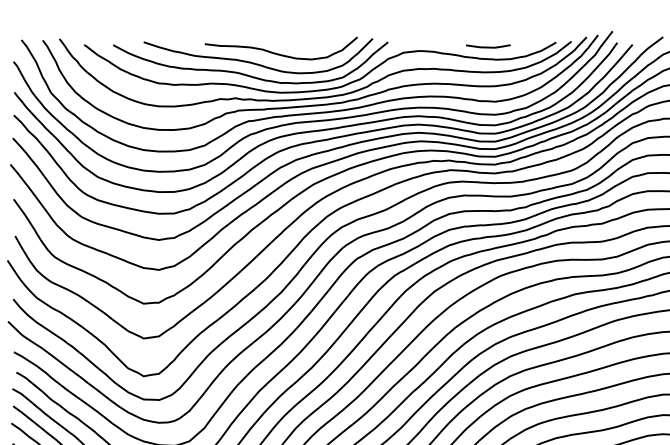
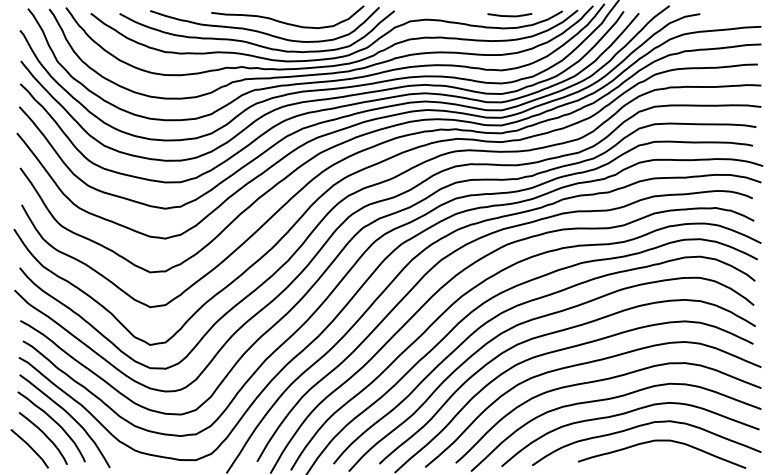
curve: (488, 46) -> (509, 15), moved

